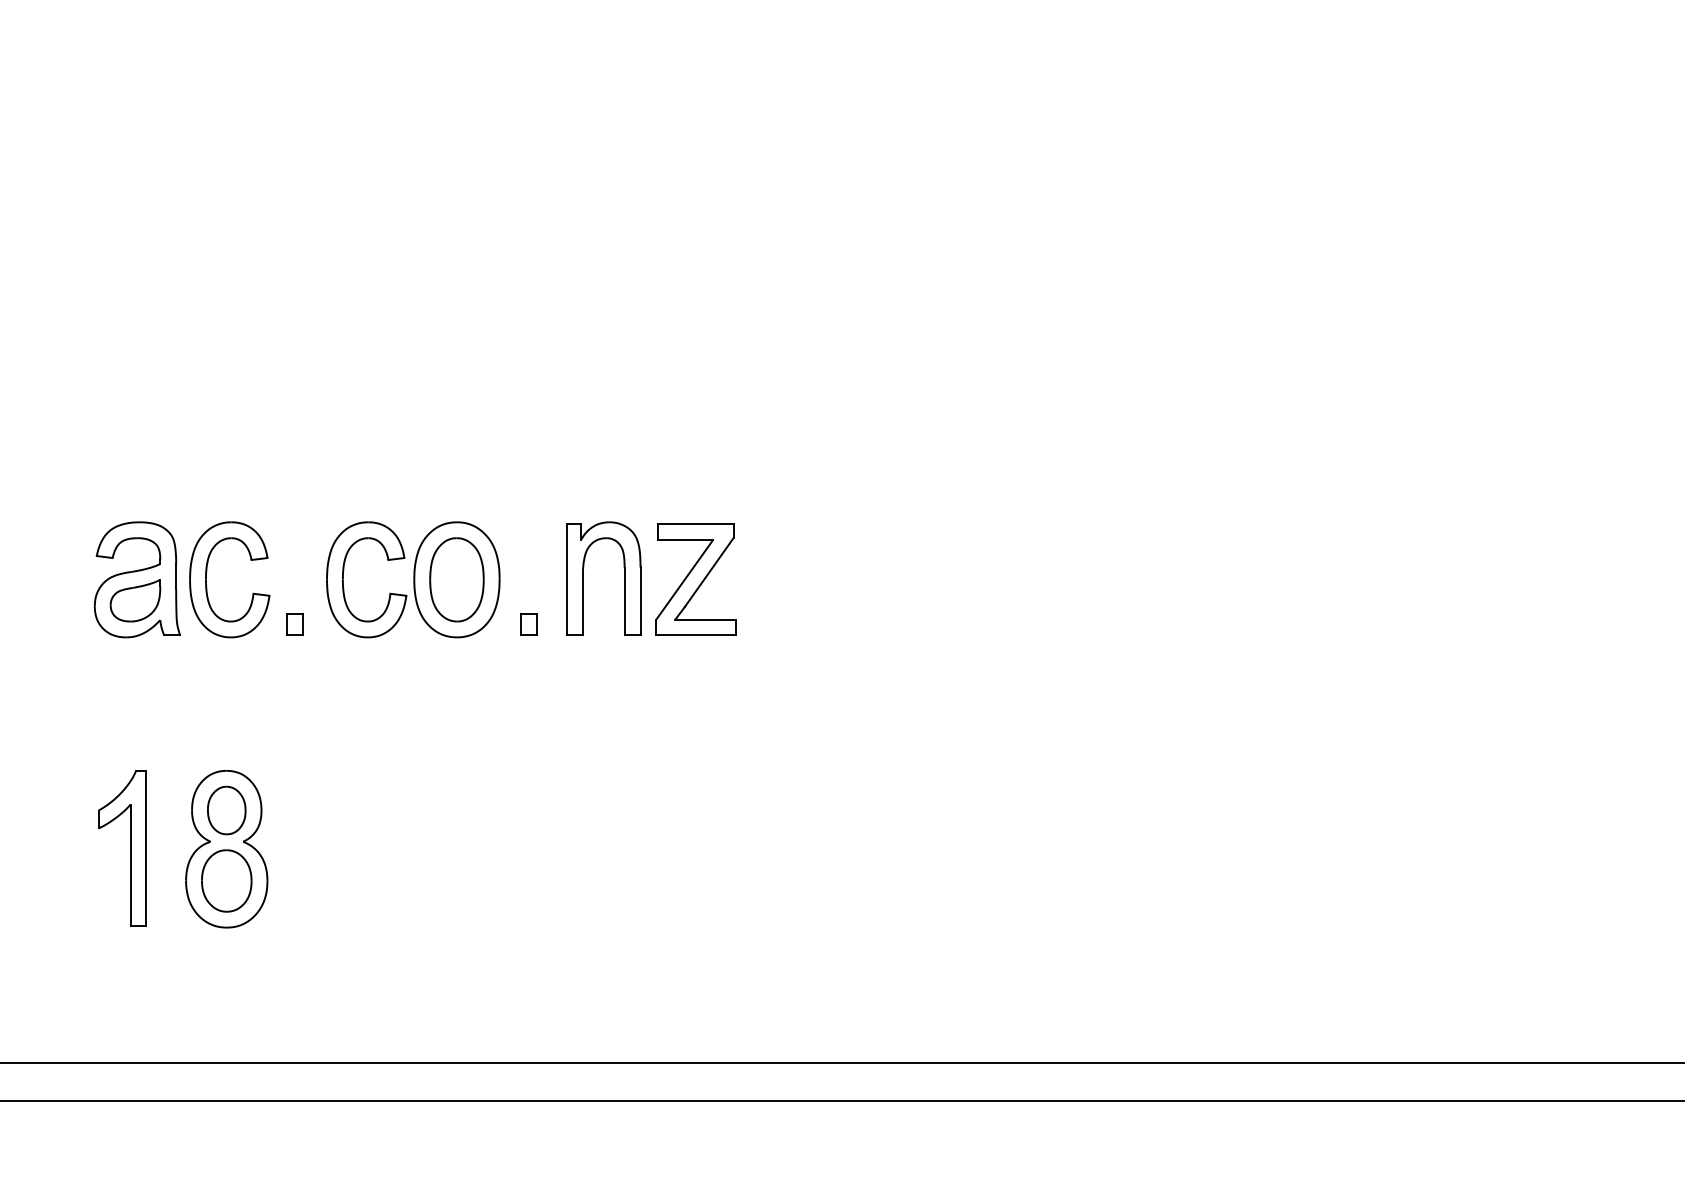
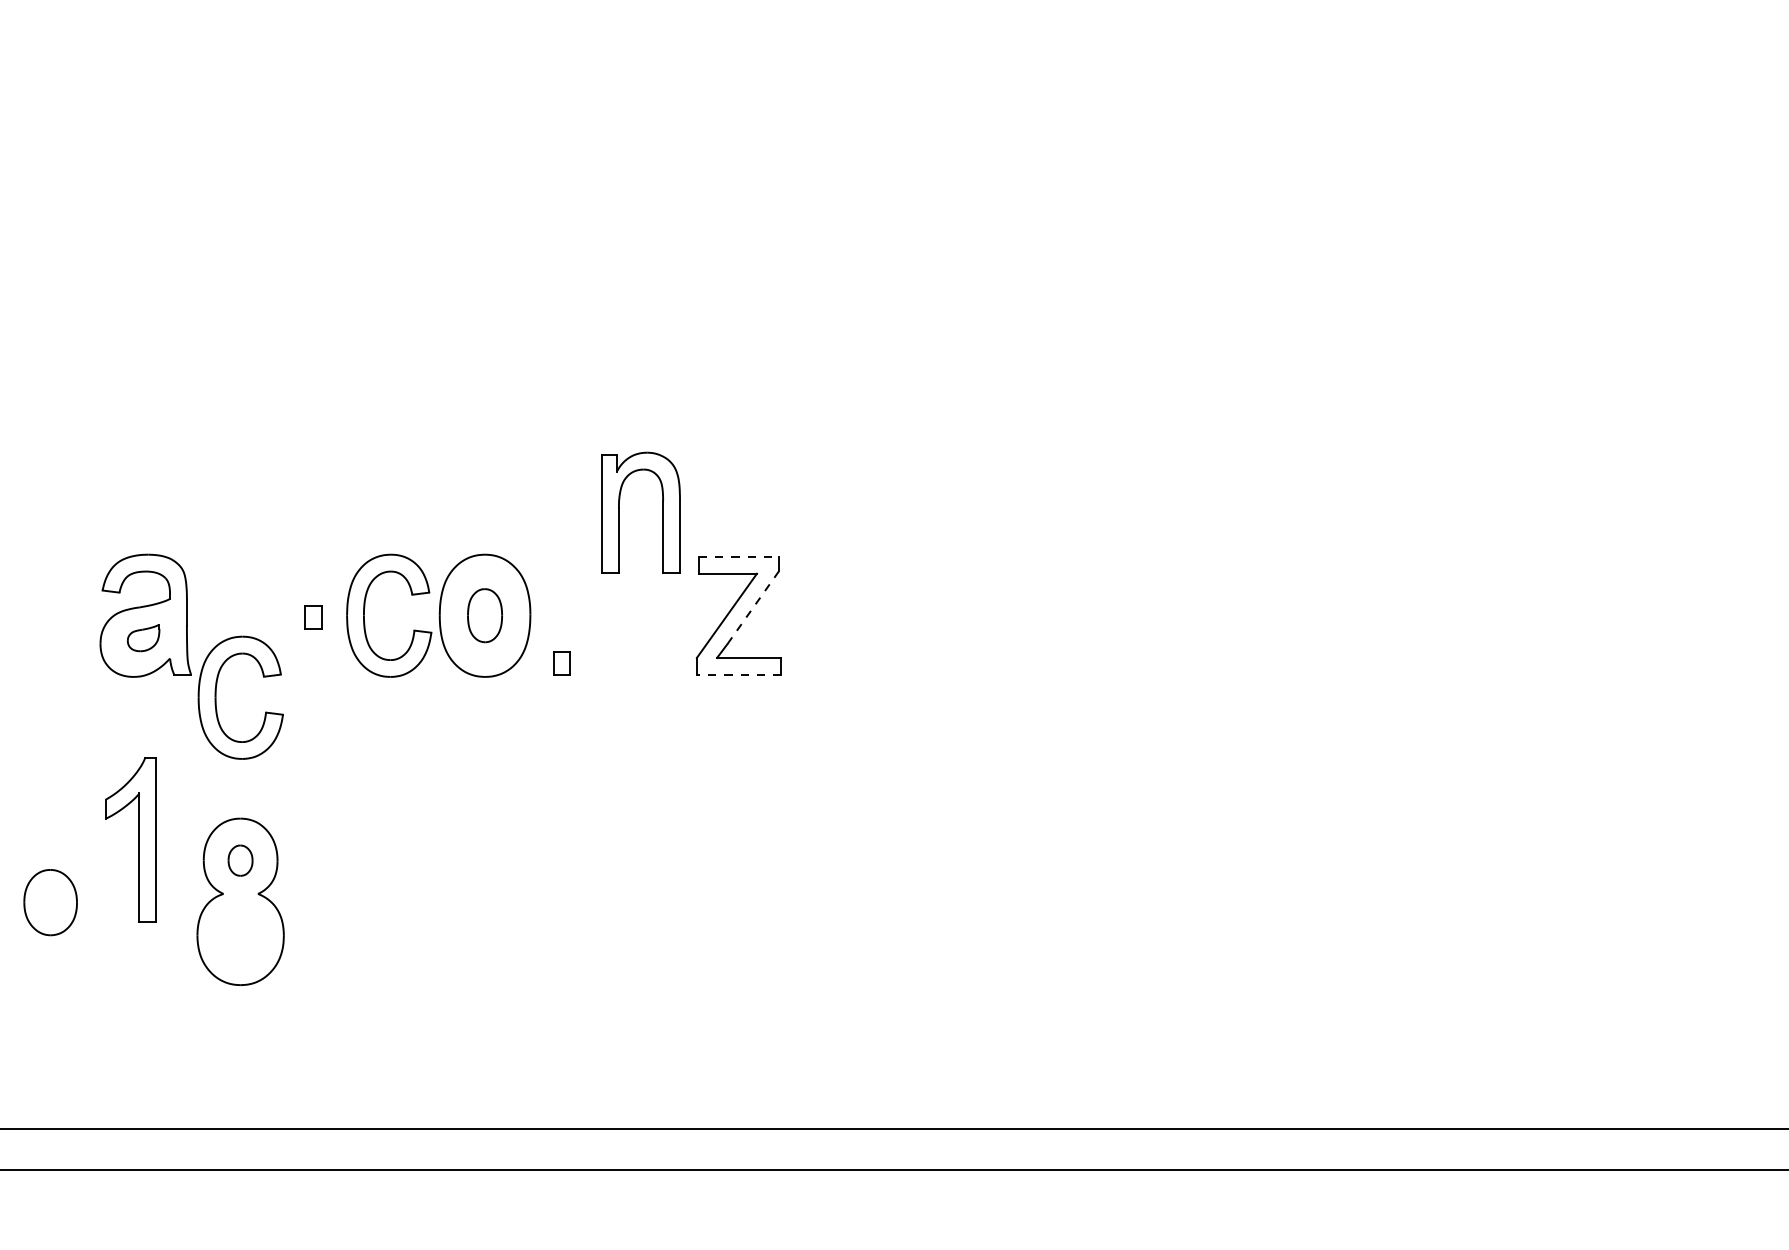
line: (696, 523) -> (739, 556), solid -> dashed
line: (709, 572) -> (753, 607), solid -> dashed
part: (583, 578) -> (619, 512), moved
part: (206, 579) -> (216, 697), moved
part: (456, 579) -> (484, 615), size x0.6
part: (135, 600) -> (143, 637), size x0.6
part: (295, 624) -> (313, 617), moved
line: (695, 635) -> (738, 674), solid -> dashed
part: (226, 810) -> (240, 860), size x0.6
part: (129, 847) -> (138, 839), moved
part: (226, 880) -> (50, 902), moved

